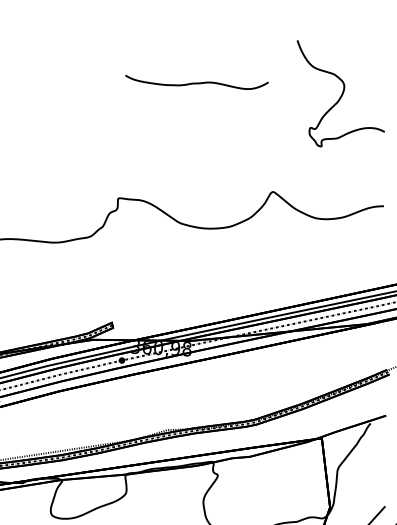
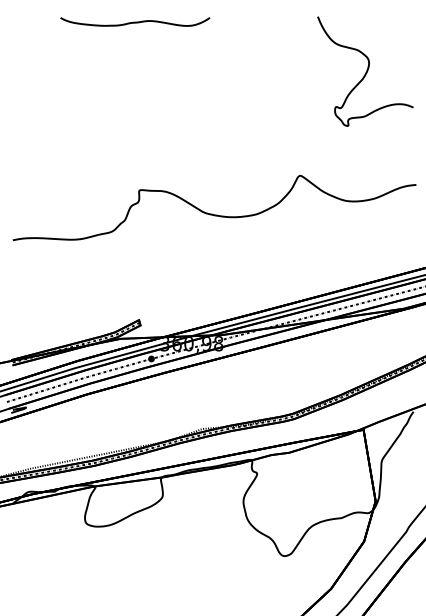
curve: (197, 82) -> (135, 21), moved

